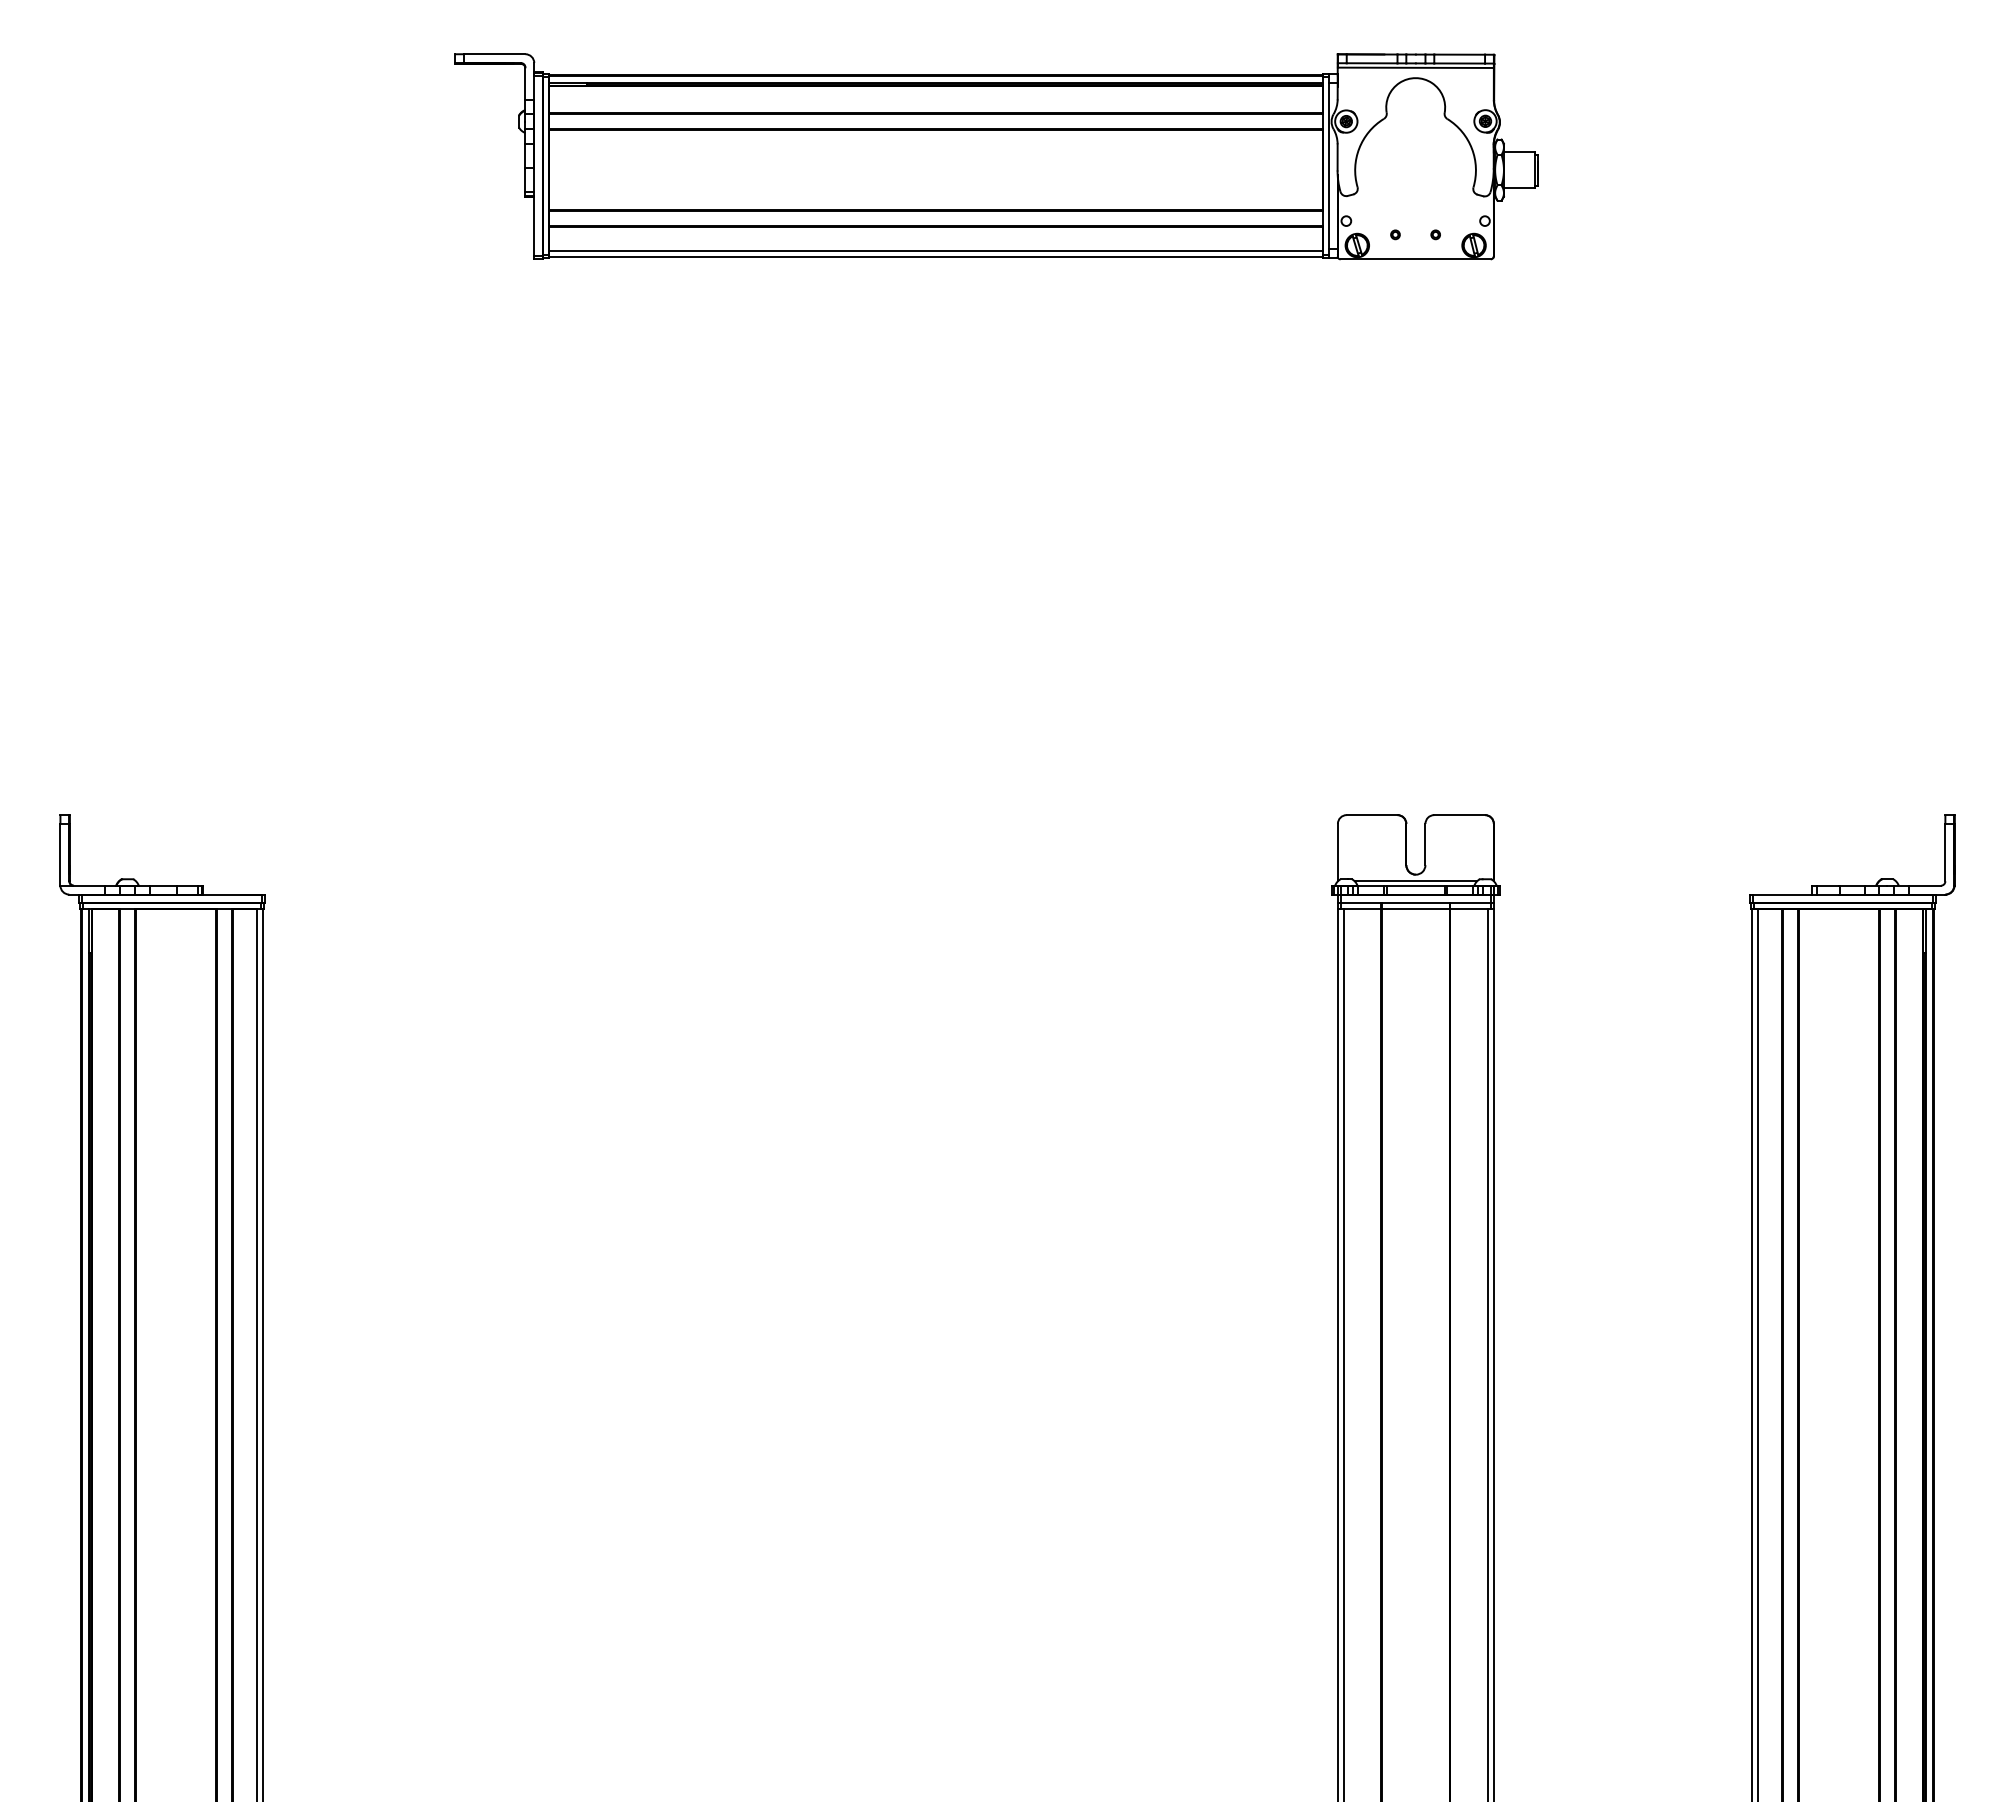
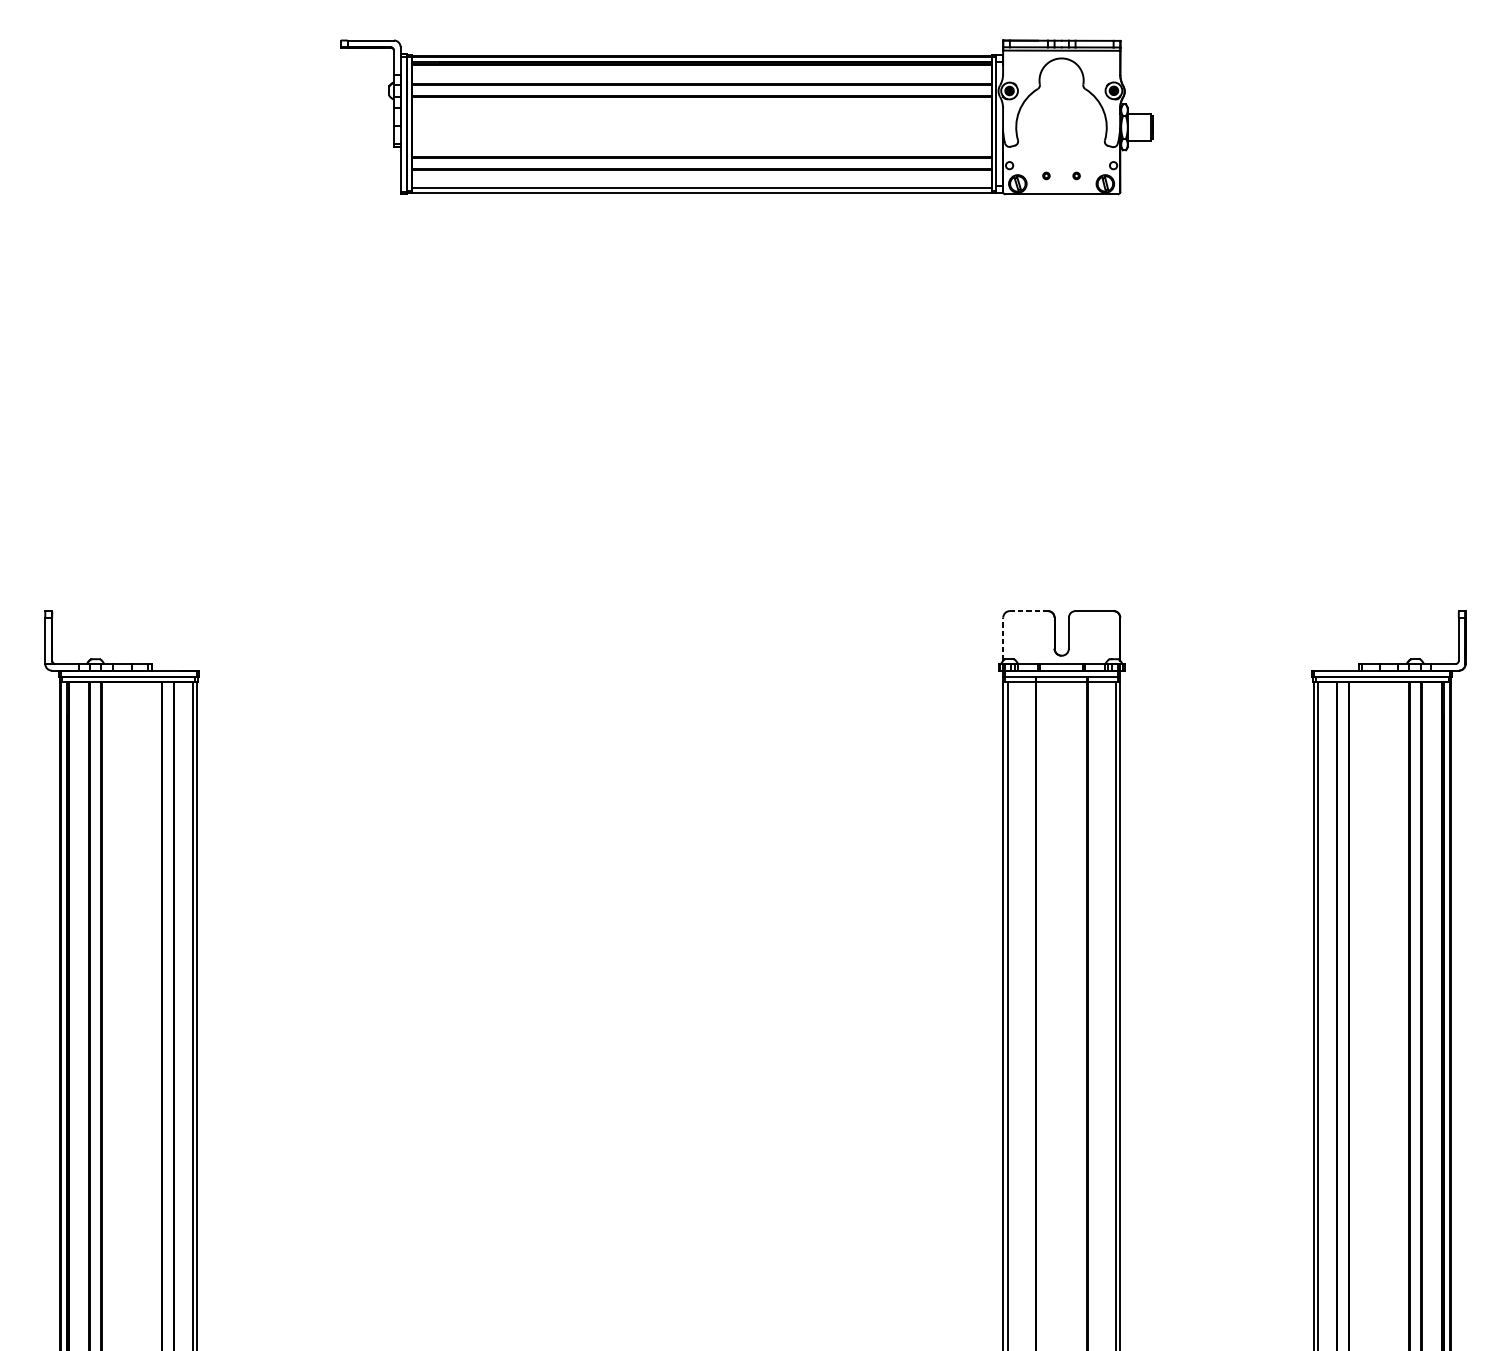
line: (1372, 815) -> (1029, 611), solid -> dashed
line: (1337, 852) -> (1002, 639), solid -> dashed
line: (1415, 881) -> (1061, 660), removed

